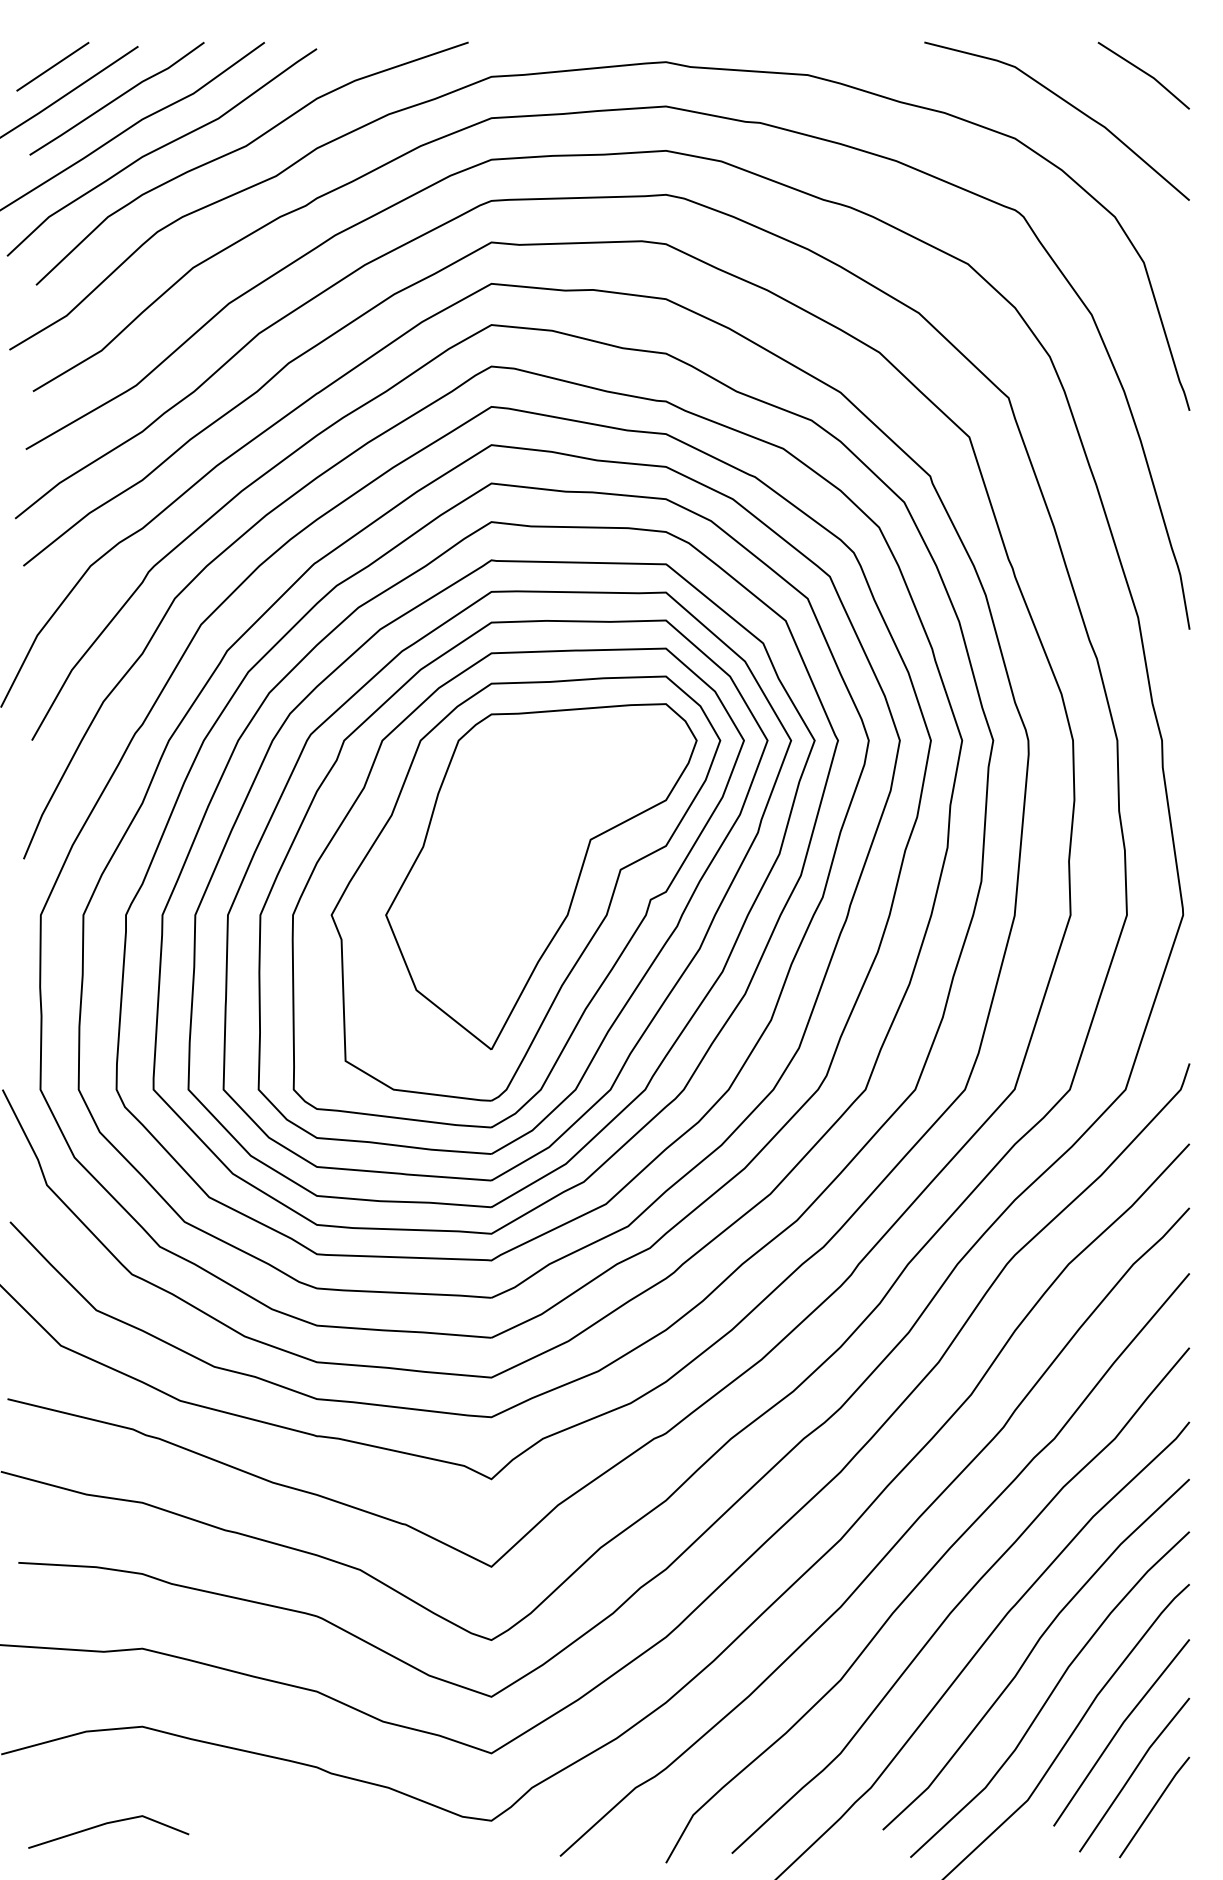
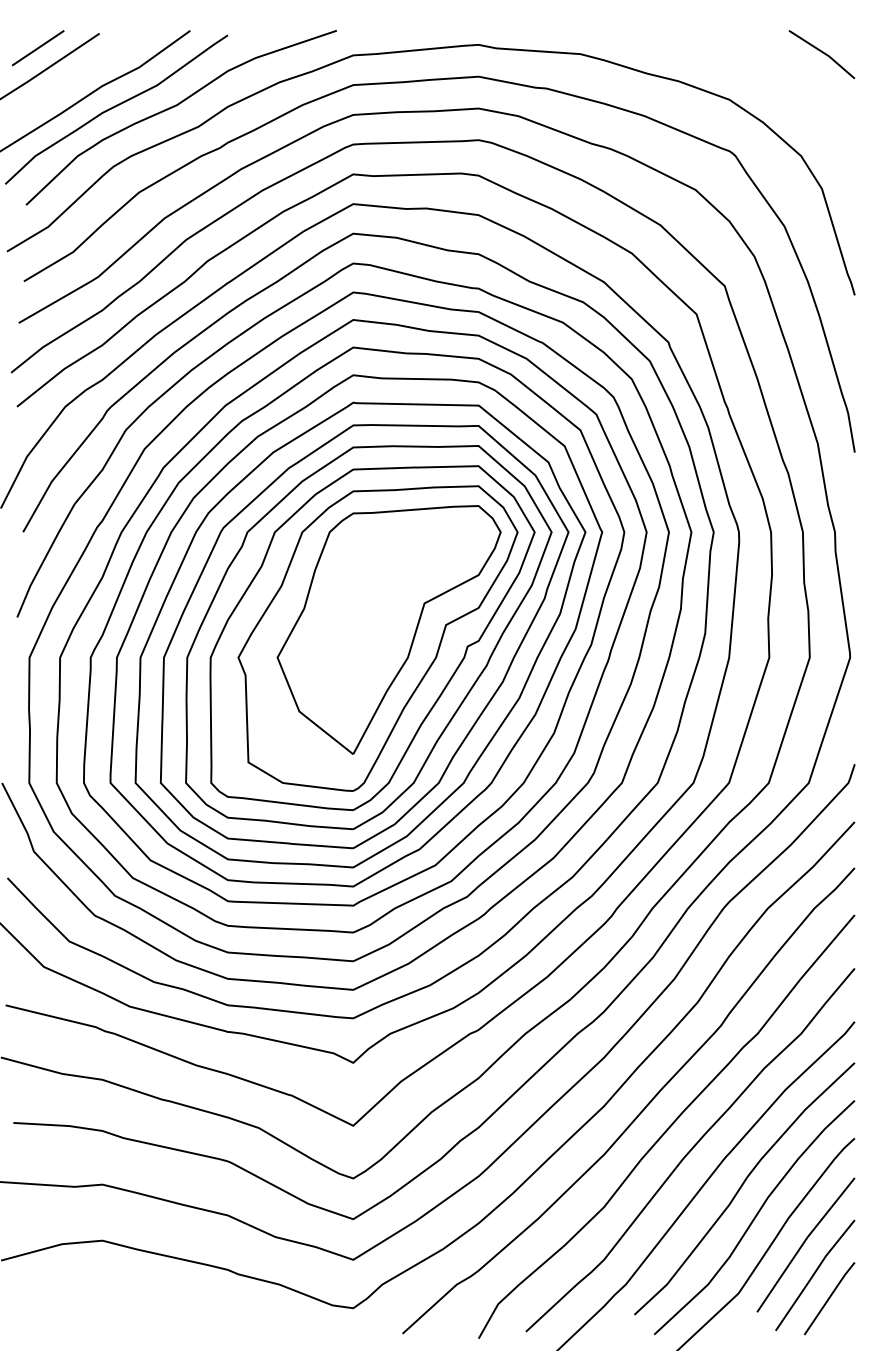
line: (116, 98) -> (83, 70), removed
curve: (1068, 104) -> (767, 75), removed
line: (107, 1824) -> (77, 1310), removed

